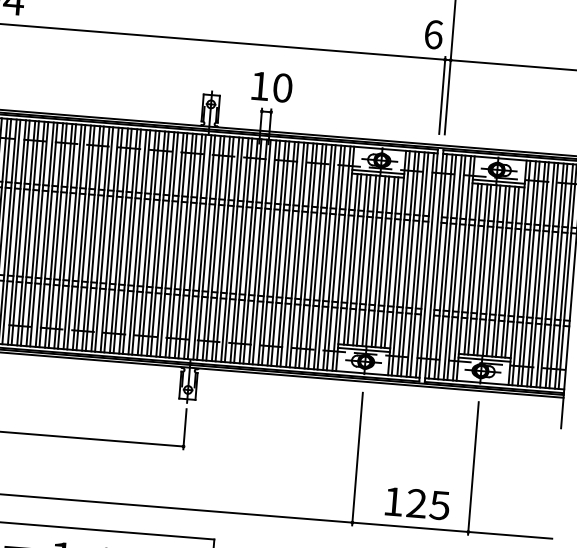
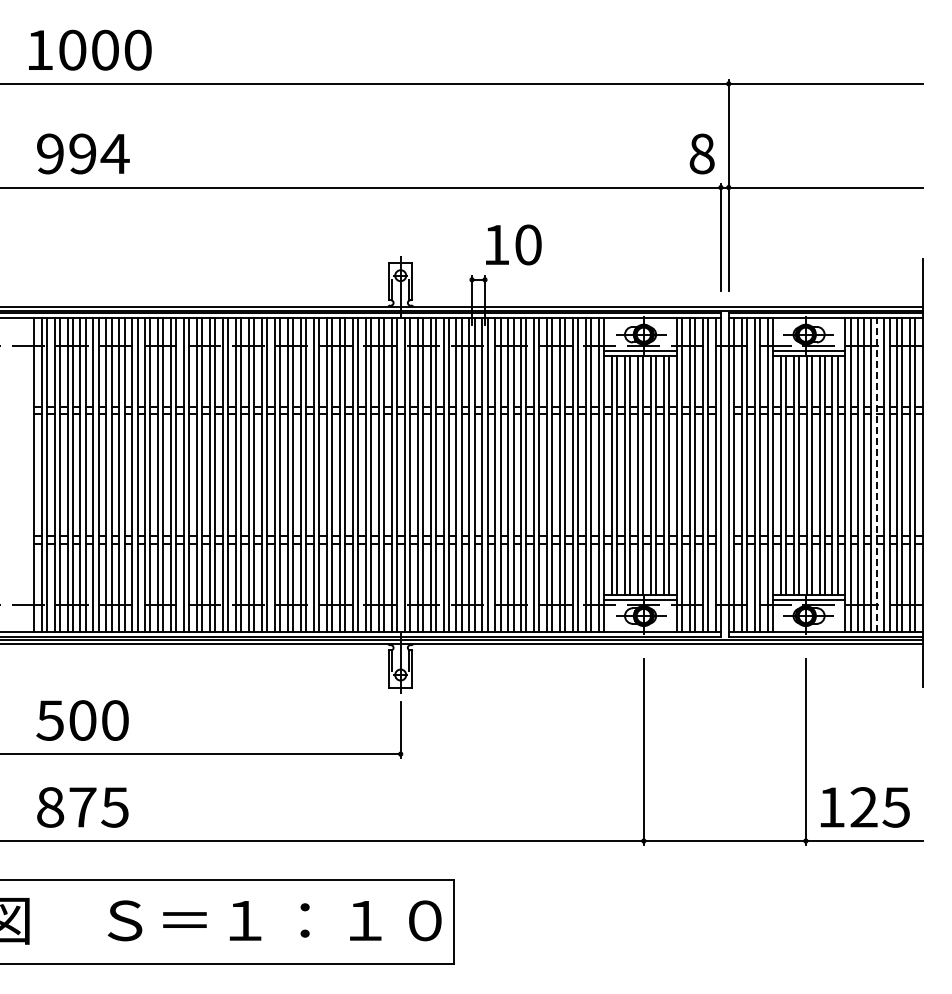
text: (433, 34) -> (701, 153), 6 -> 8
text: (272, 86) -> (513, 244), moved
line: (539, 274) -> (876, 475), solid -> dashed
text: (417, 503) -> (864, 807), moved

